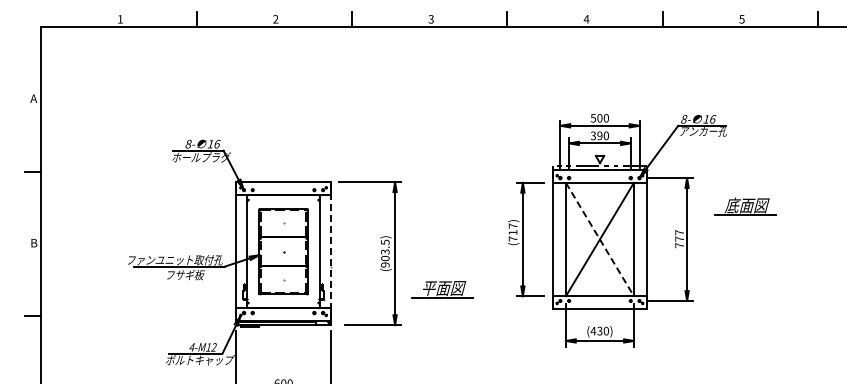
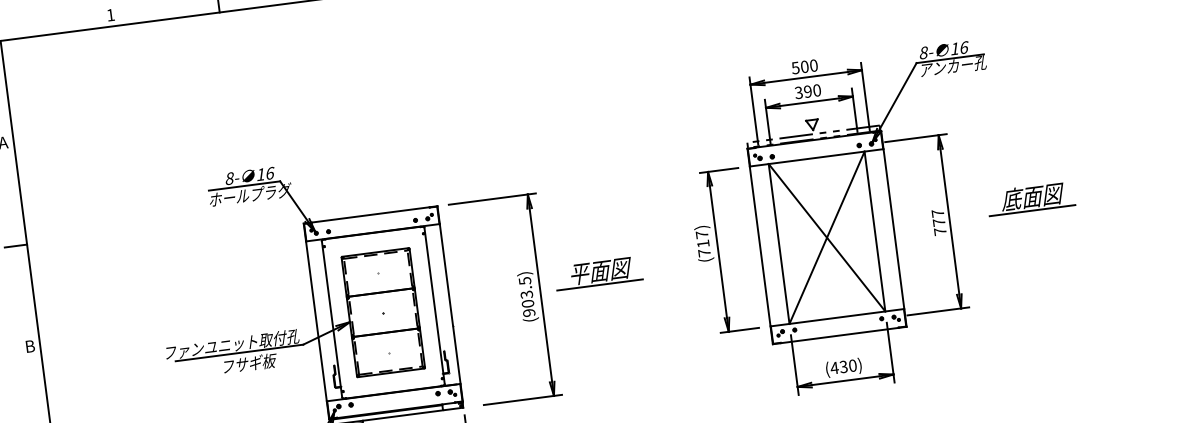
part: (745, 206) -> (1030, 198), moved
line: (600, 239) -> (827, 237), dashed -> solid
line: (331, 251) -> (450, 303), dashed -> solid
part: (442, 289) -> (598, 273), moved

